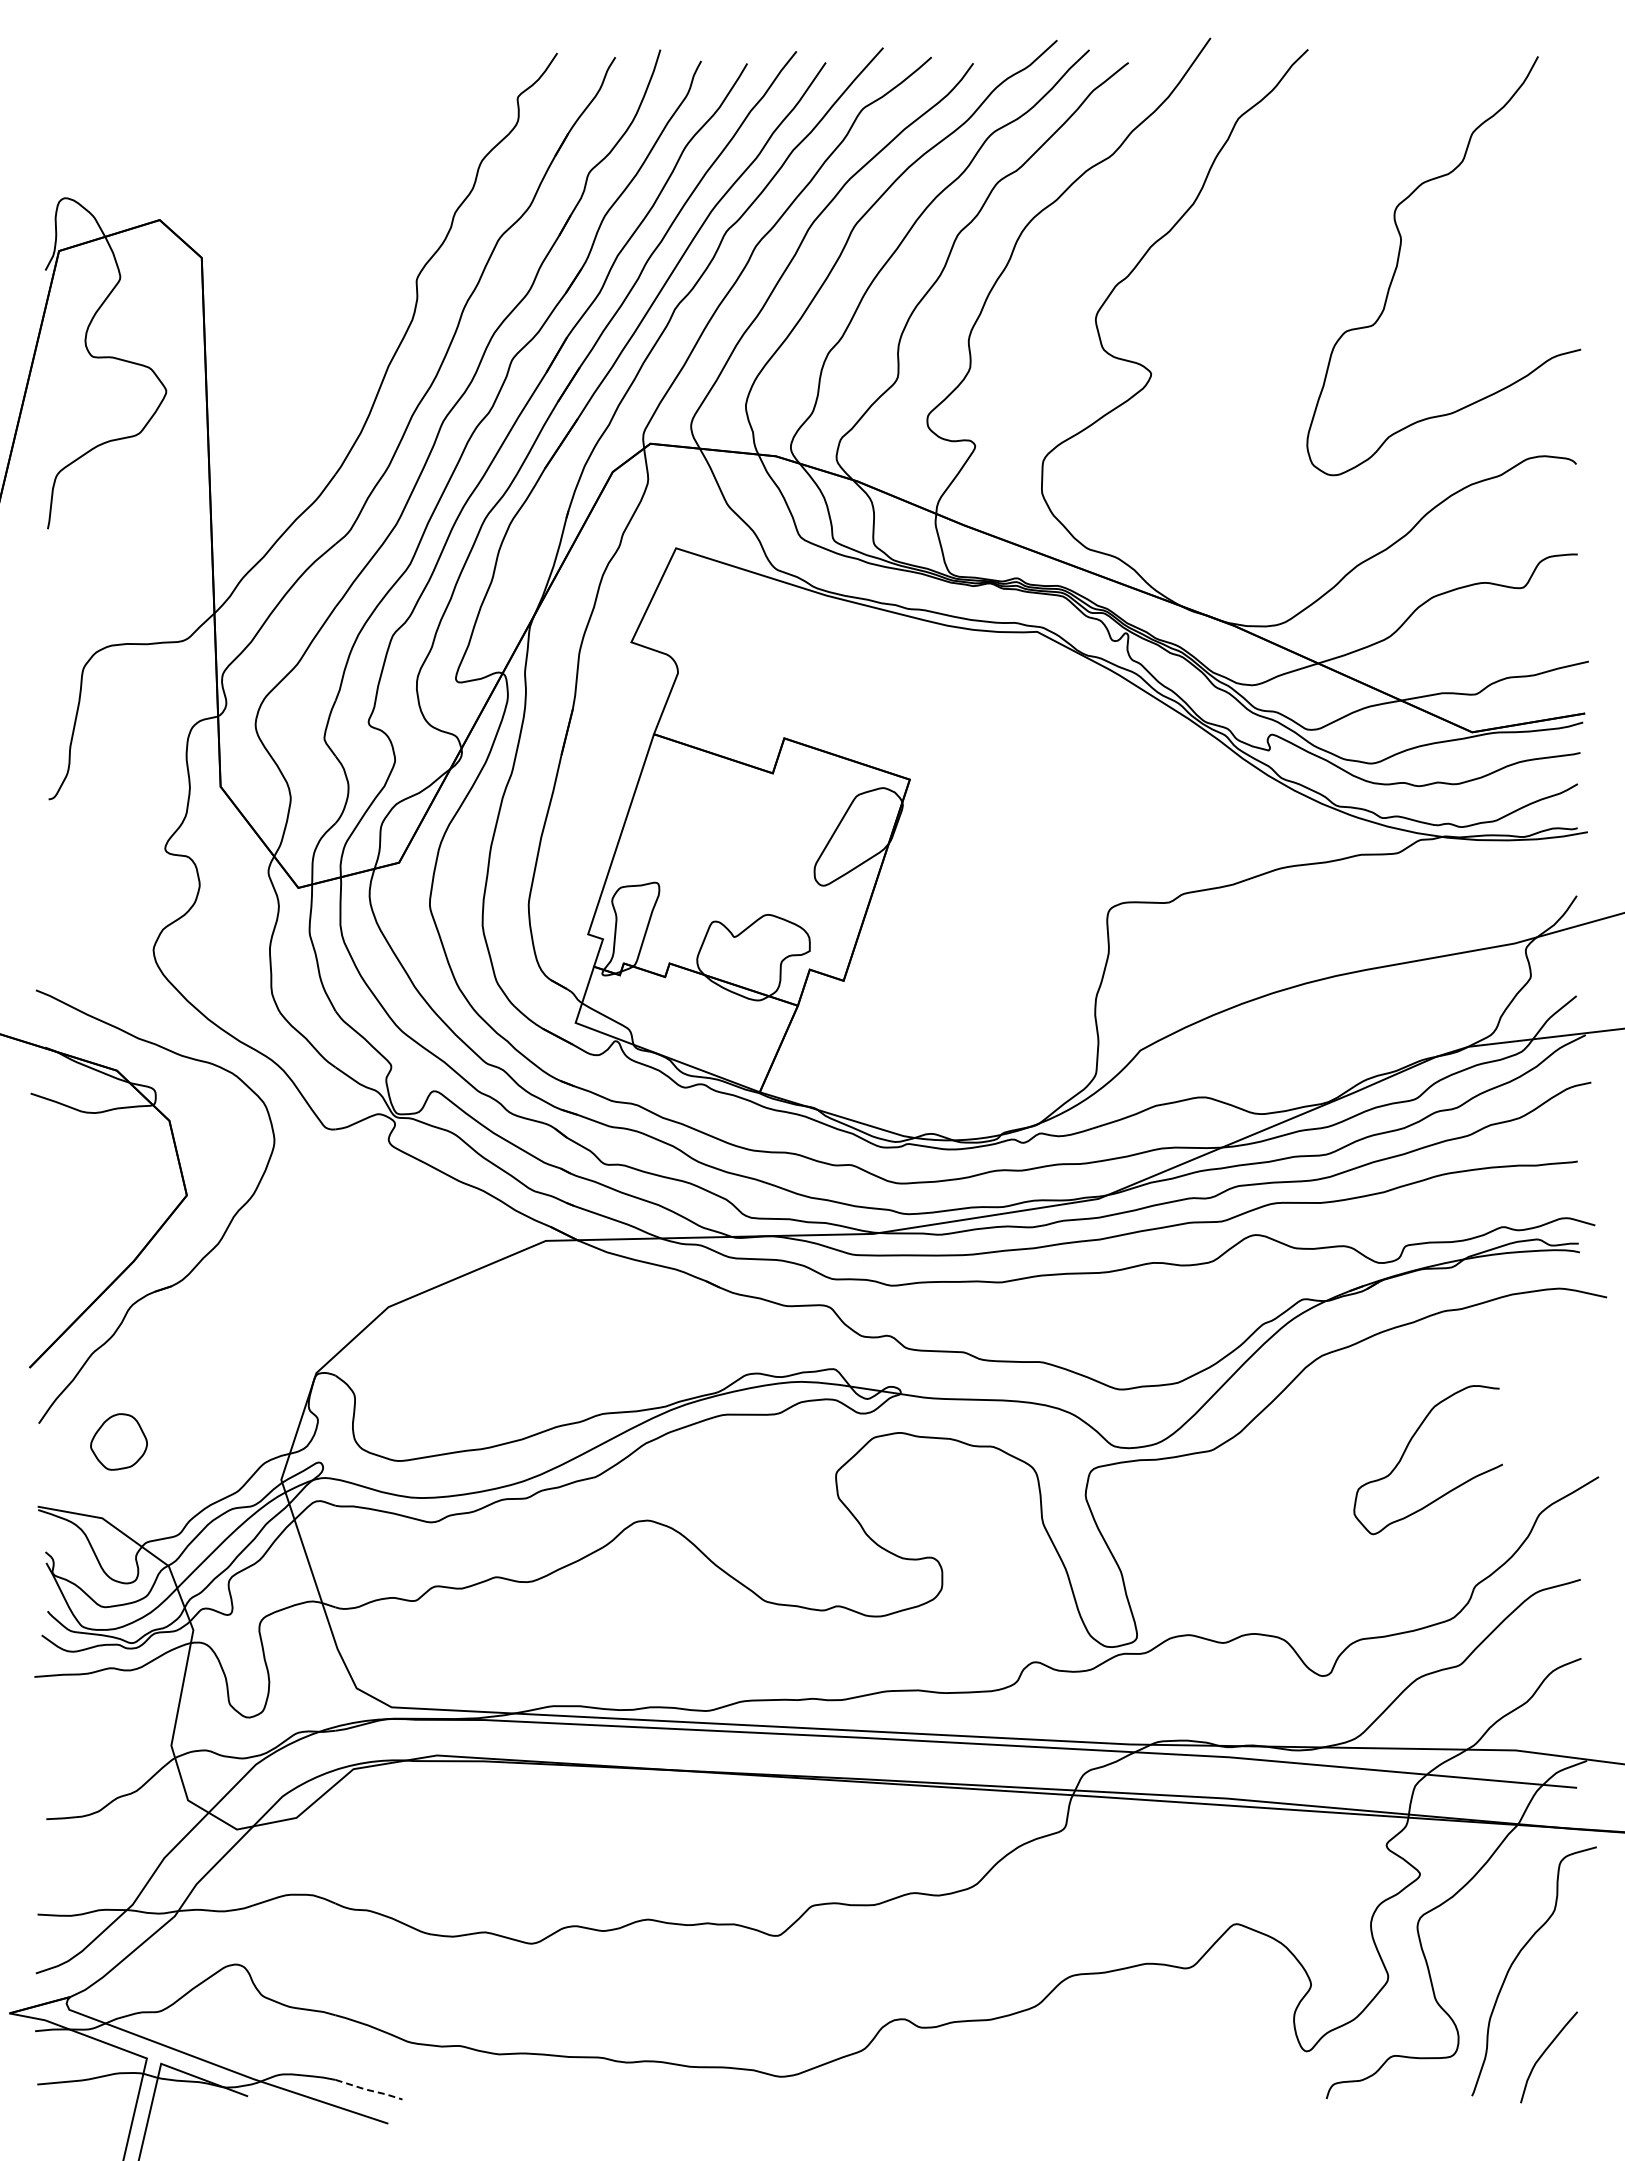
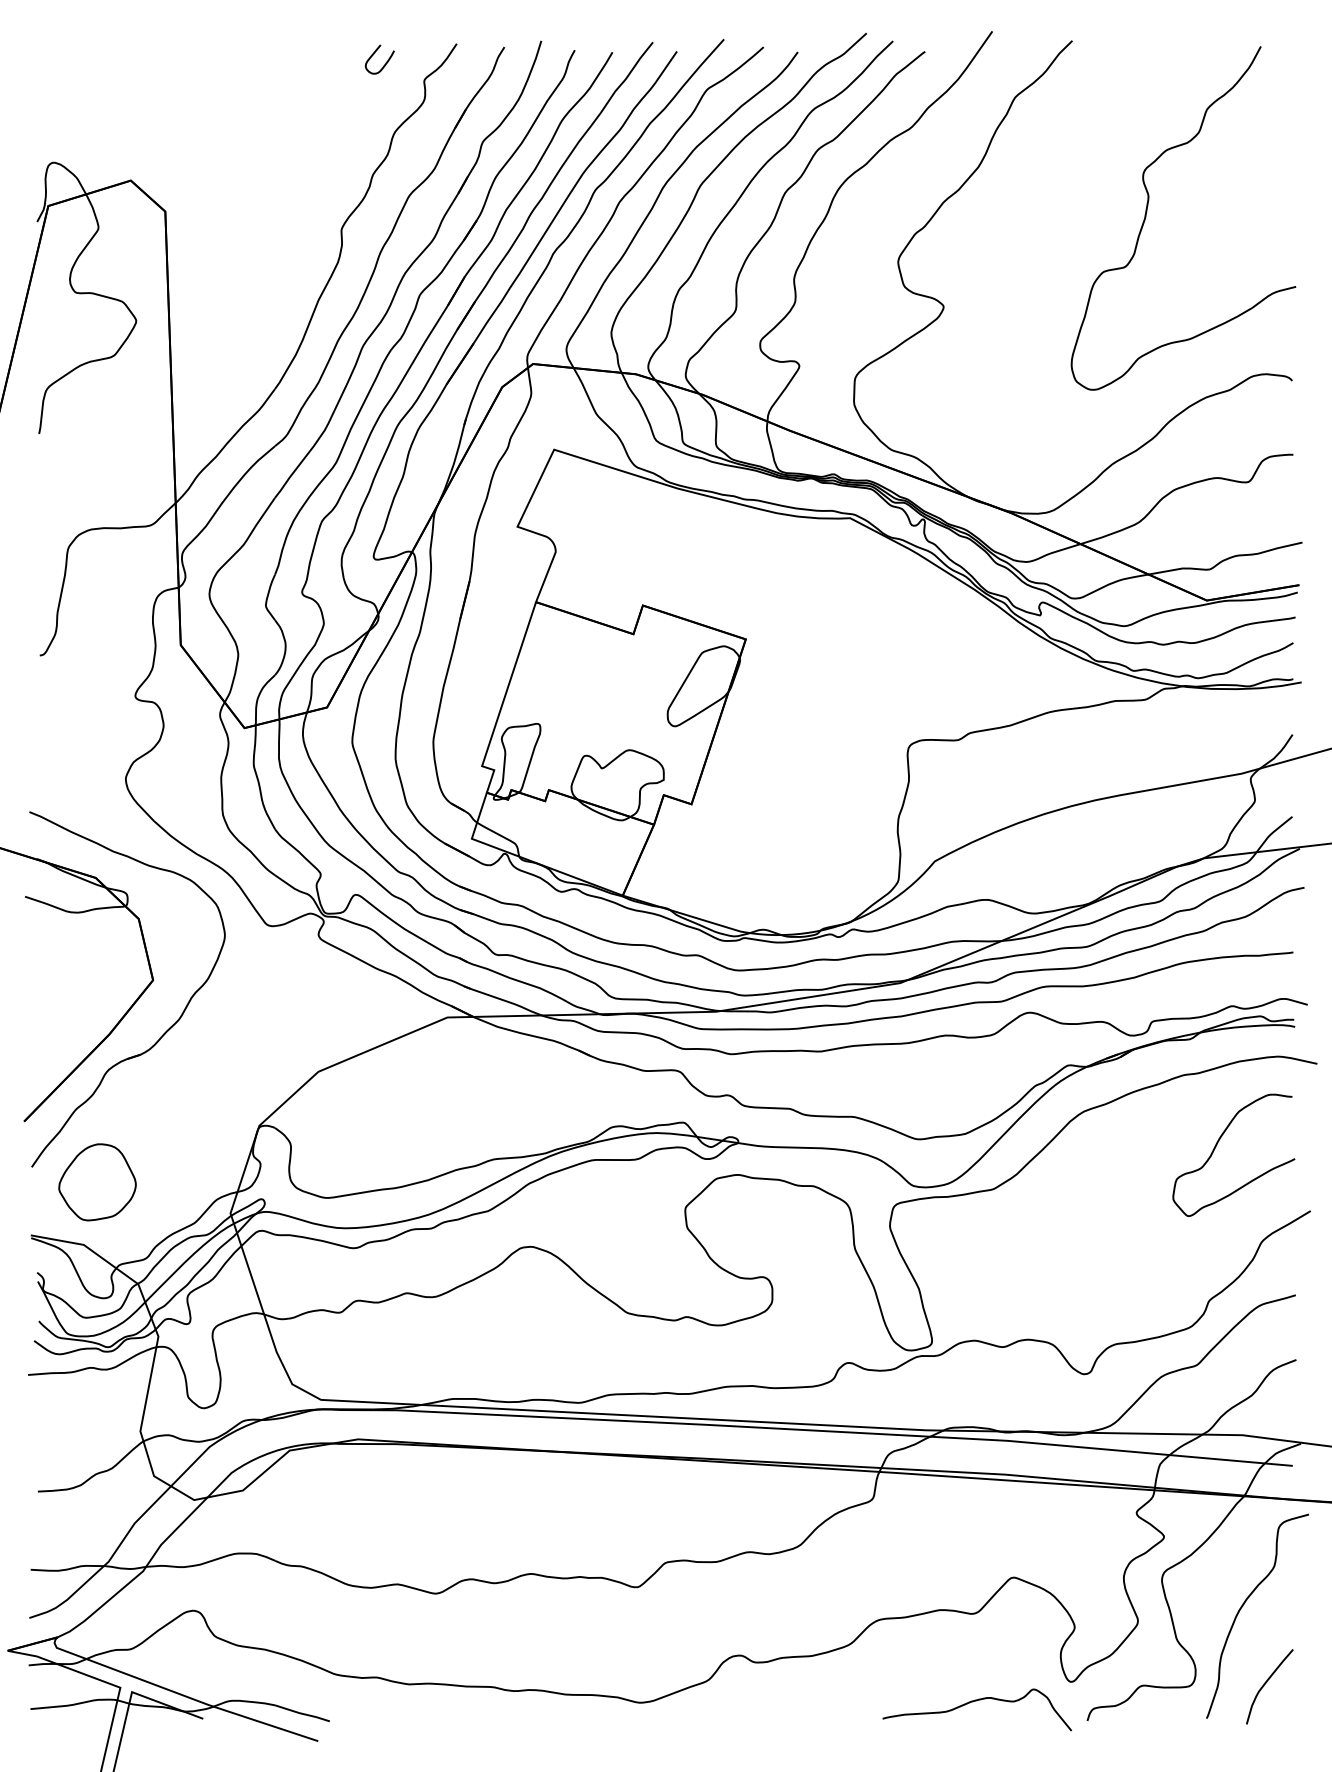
curve: (470, 76) -> (385, 62), added
part: (118, 1441) -> (97, 1181), size x1.67
curve: (1406, 1450) -> (1216, 1147), moved
curve: (1189, 2075) -> (975, 1701), added
line: (369, 2090) -> (302, 1713), dashed -> solid

